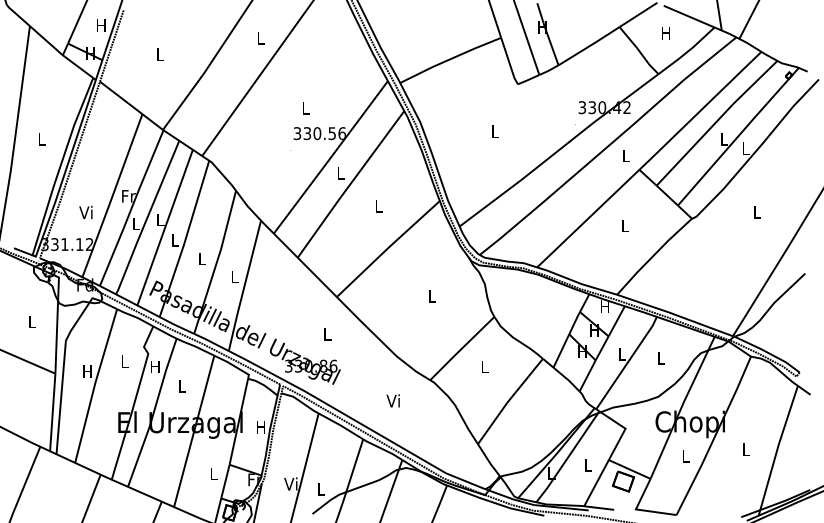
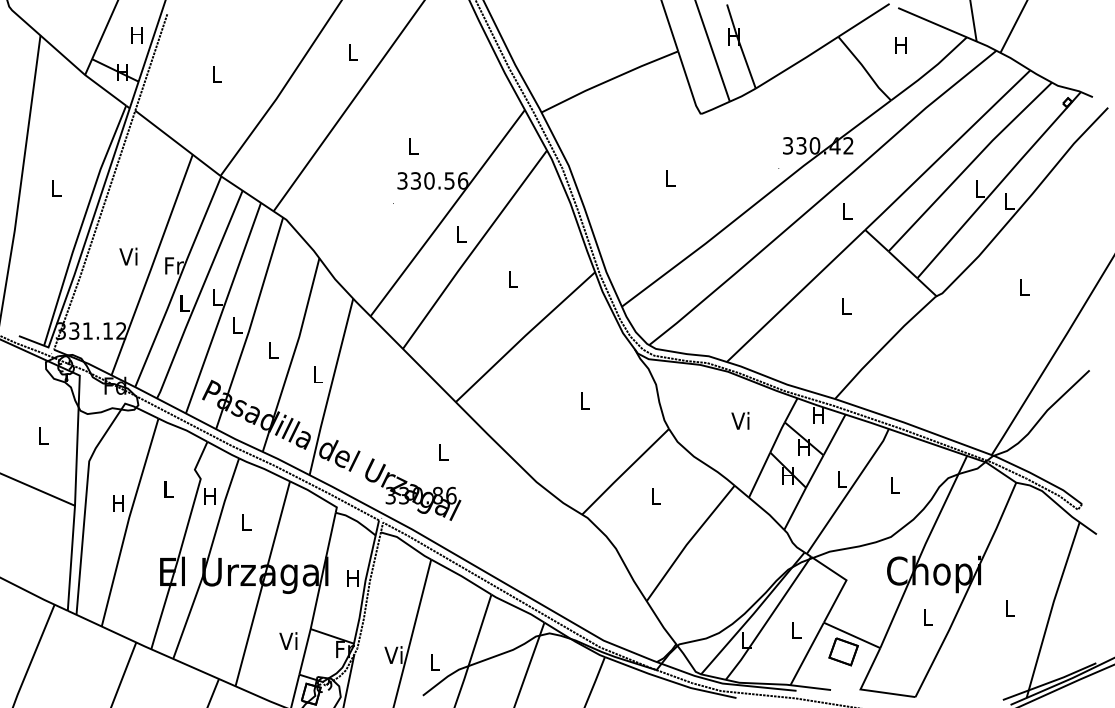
text: (85, 212) -> (127, 256), moved
text: (392, 400) -> (739, 420), moved
text: (212, 473) -> (287, 640), L -> Vi

